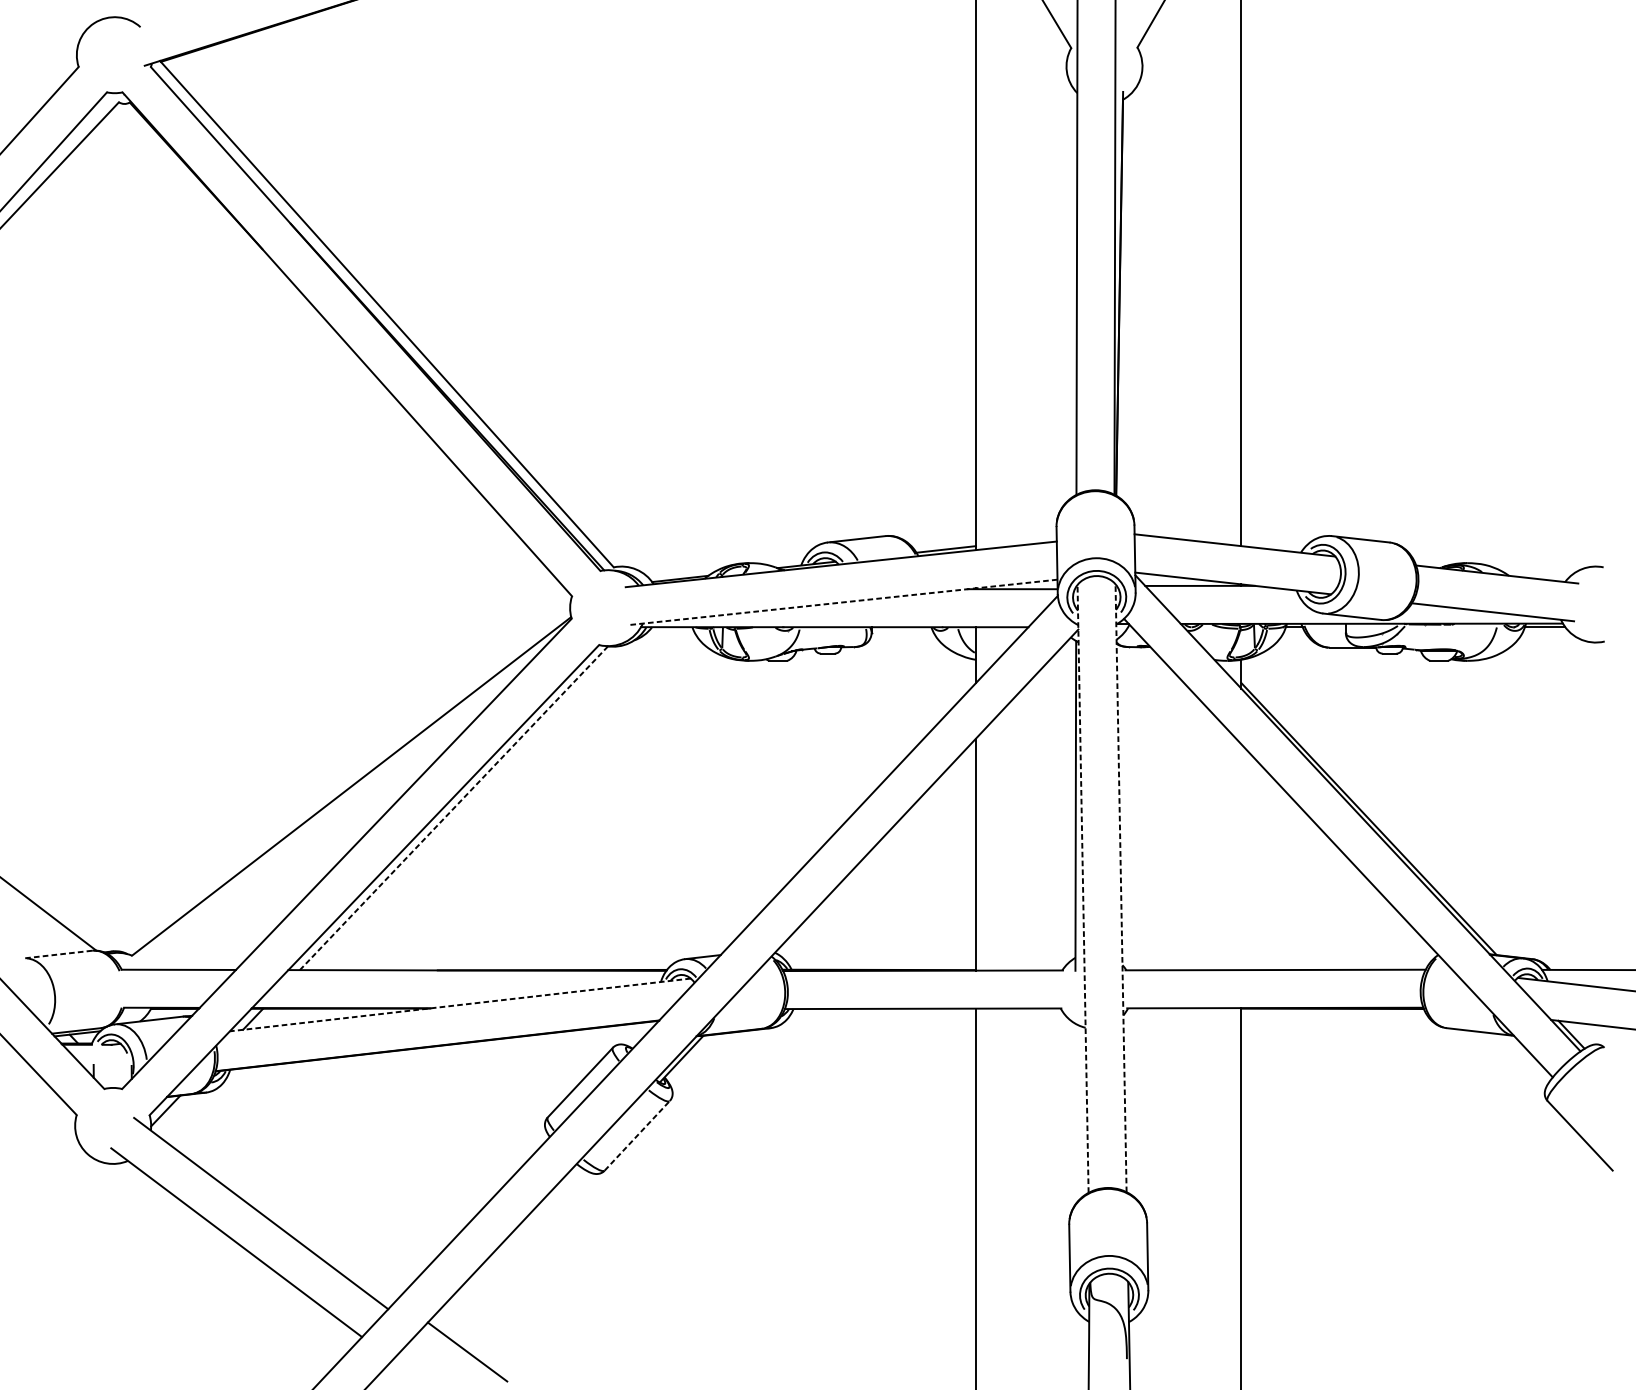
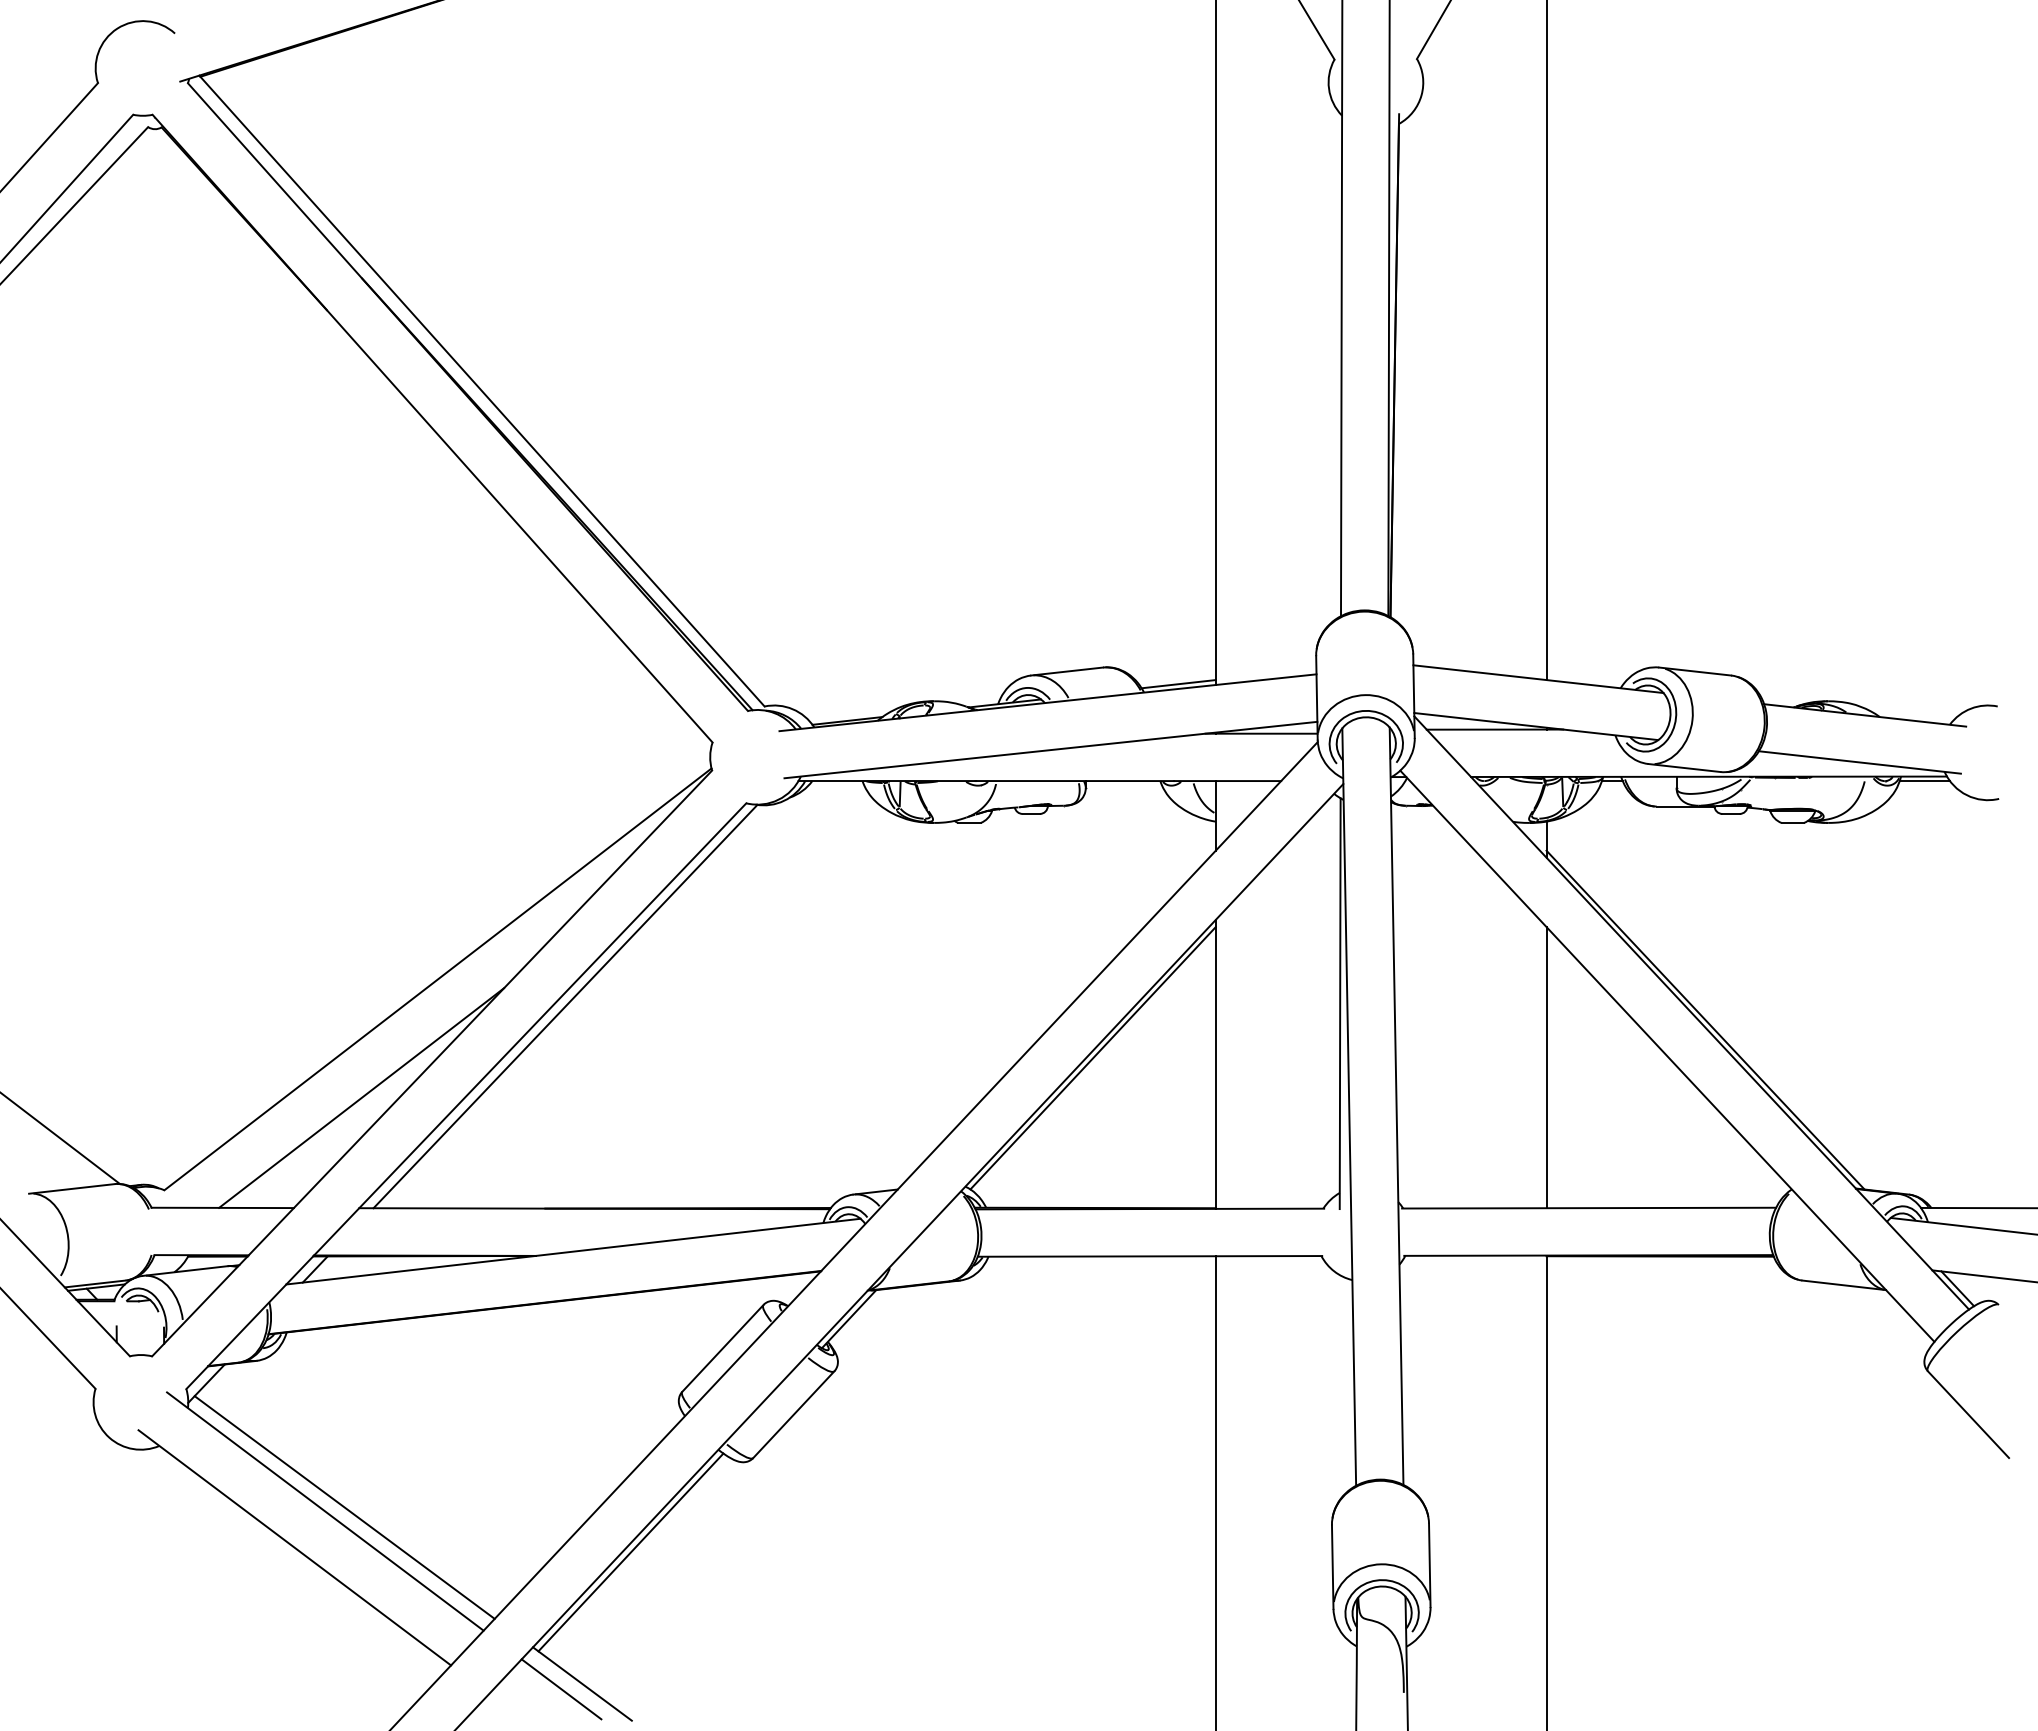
line: (843, 602) -> (1050, 750), dashed -> solid
line: (453, 808) -> (565, 1006), dashed -> solid
line: (876, 849) -> (1092, 1058), added
line: (1241, 857) -> (1546, 1067), added
line: (290, 881) -> (361, 1097), added
line: (1121, 888) -> (1396, 1106), dashed -> solid
line: (1083, 889) -> (1349, 1107), dashed -> solid
line: (57, 954) -> (71, 1188), dashed -> solid
line: (460, 1004) -> (573, 1251), dashed -> solid
line: (637, 1135) -> (794, 1414), dashed -> solid
line: (276, 1210) -> (344, 1507), added
line: (506, 1246) -> (630, 1552), added
line: (450, 1356) -> (561, 1689), added

